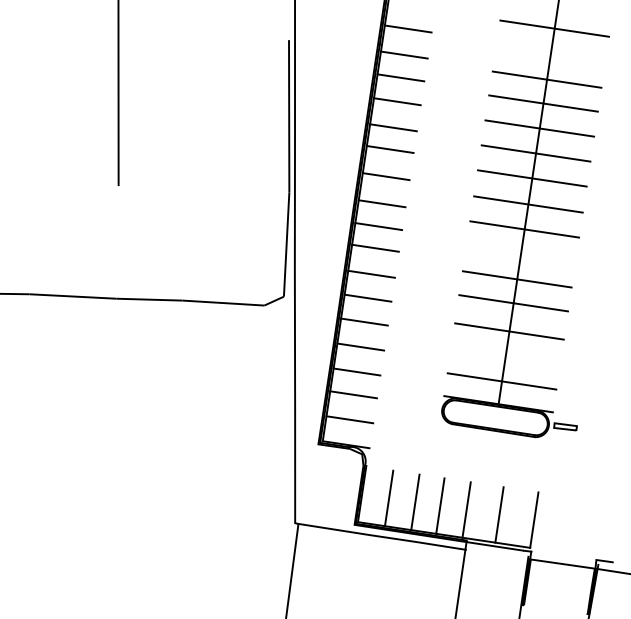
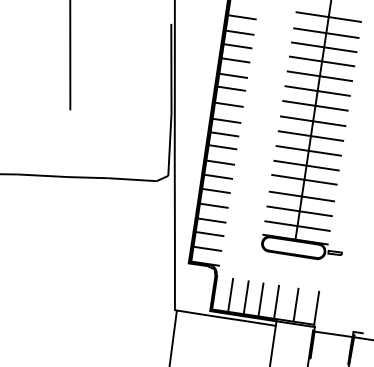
line: (550, 54) -> (326, 32), added
line: (520, 253) -> (308, 150), added
line: (505, 356) -> (299, 211), added

